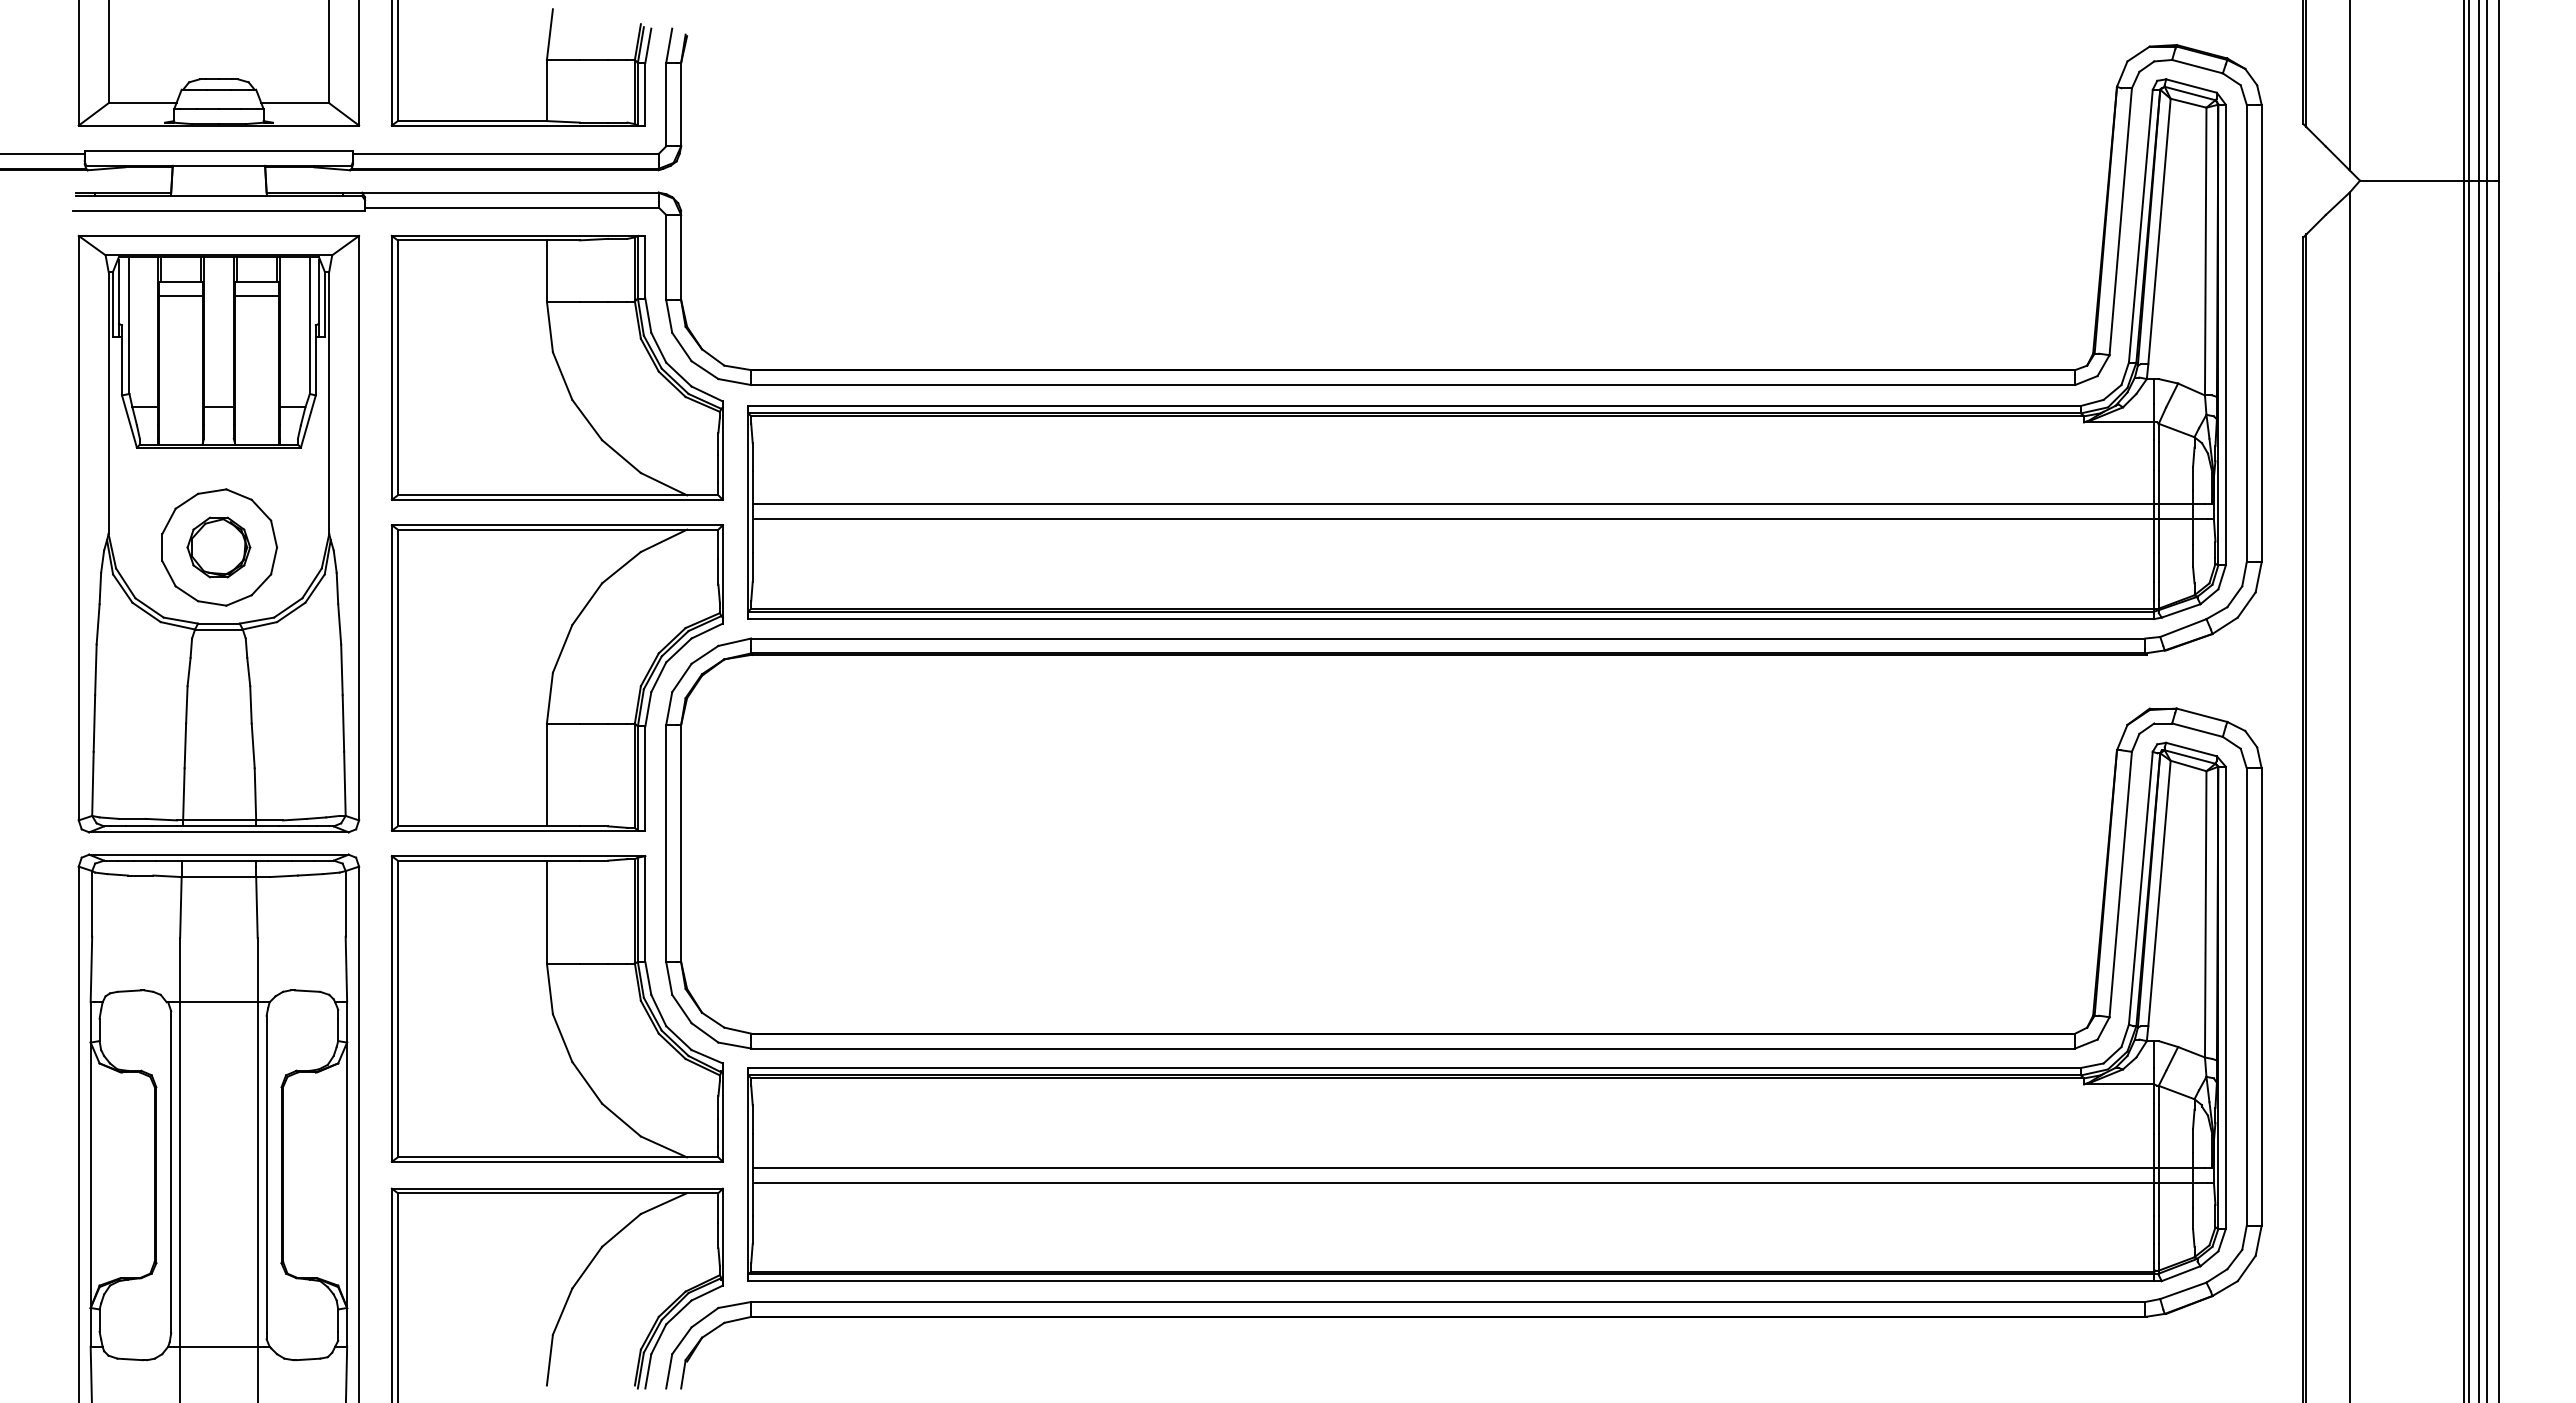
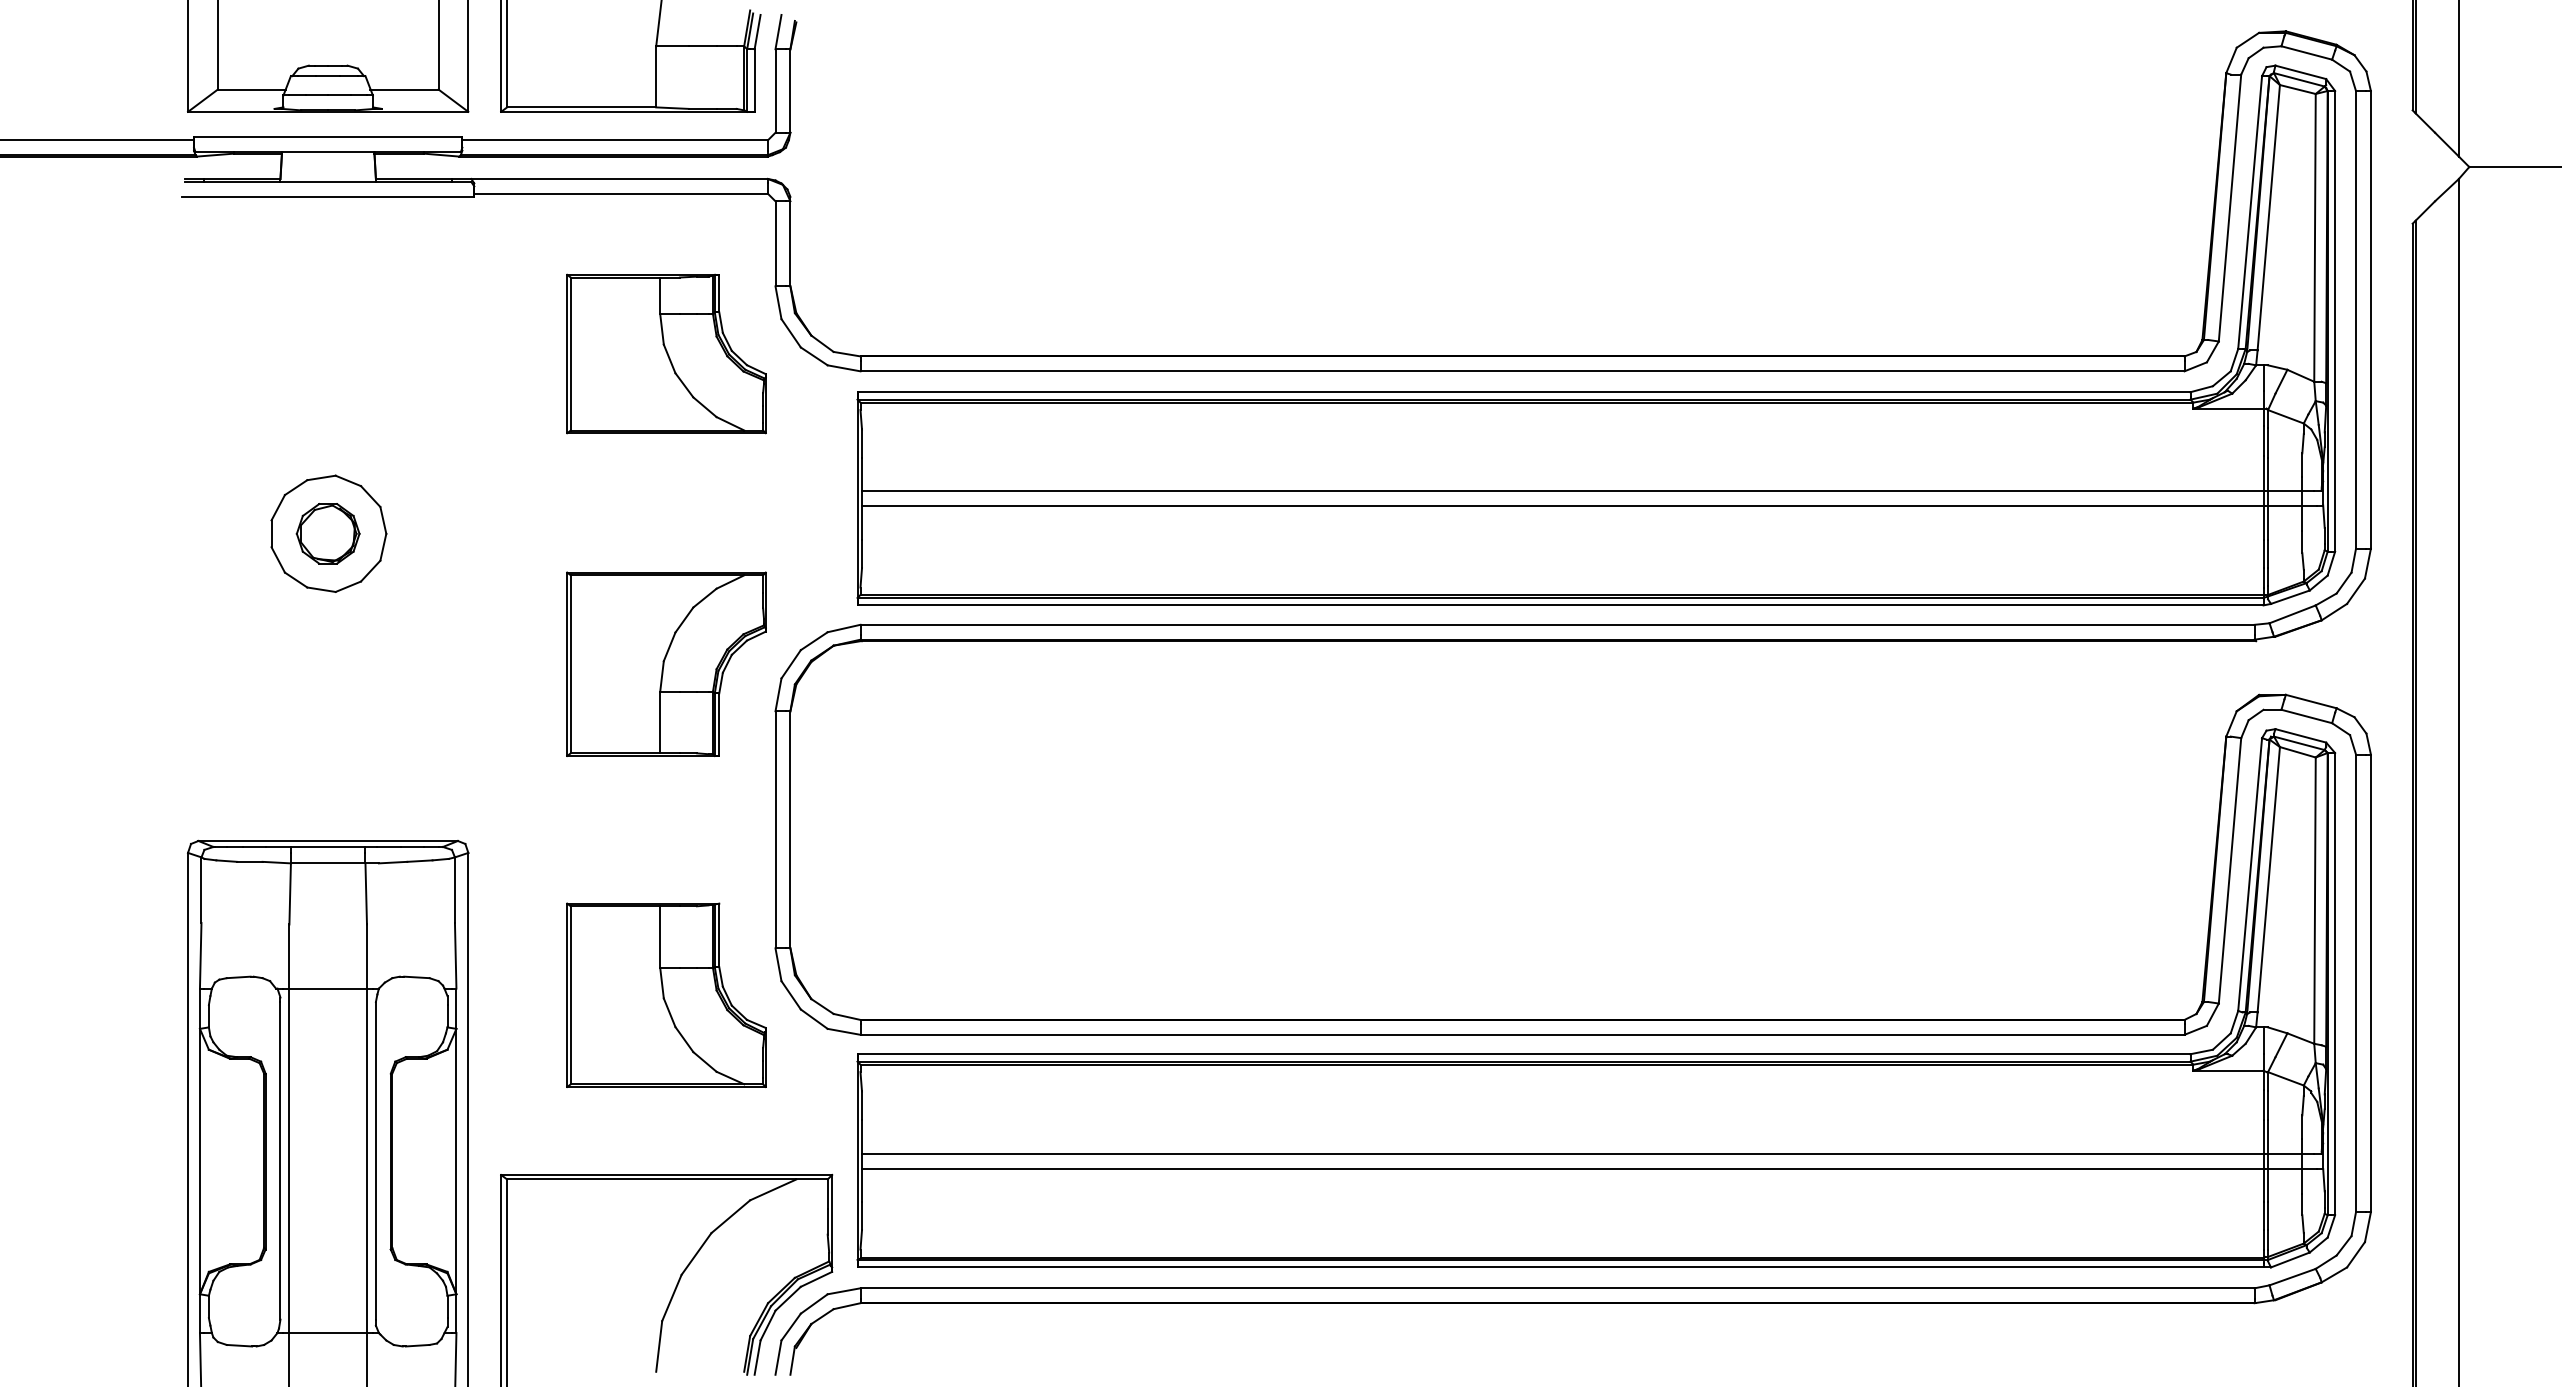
part: (556, 367) -> (665, 353), size x0.6
part: (218, 533) -> (327, 519), removed
part: (556, 677) -> (665, 663), size x0.6
part: (556, 1008) -> (665, 994), size x0.6

